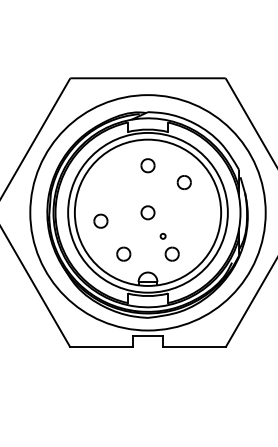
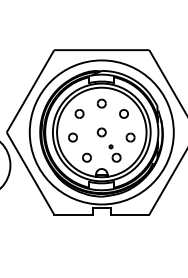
part: (111, 181) -> (79, 113), added
part: (194, 221) -> (130, 137), added

